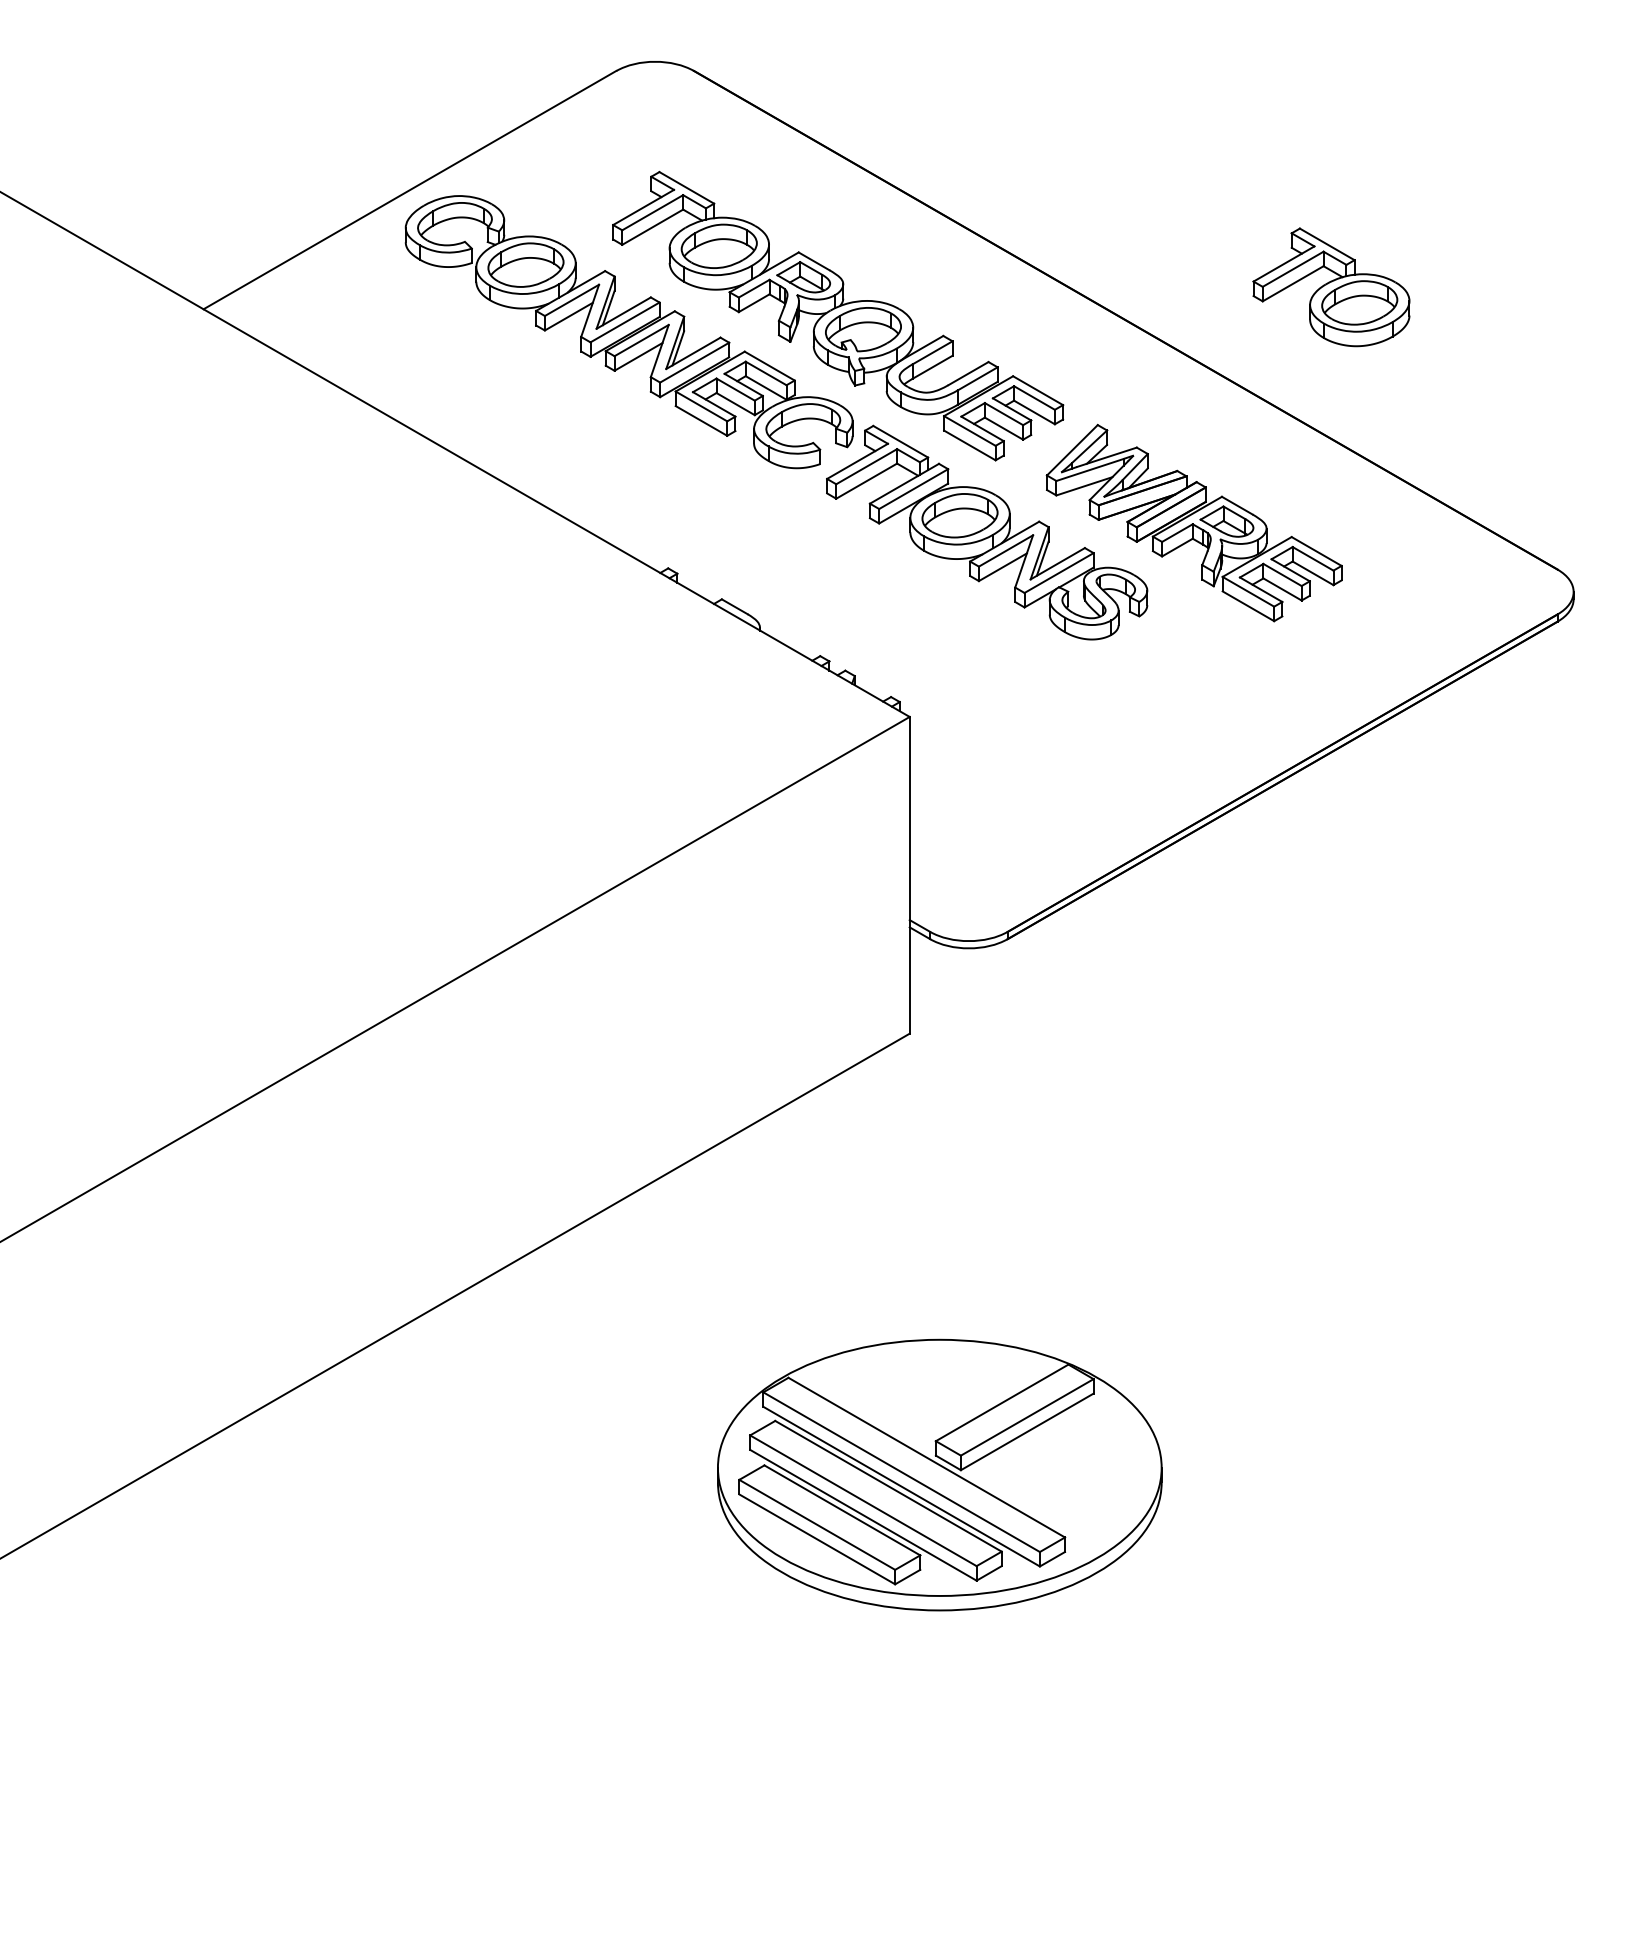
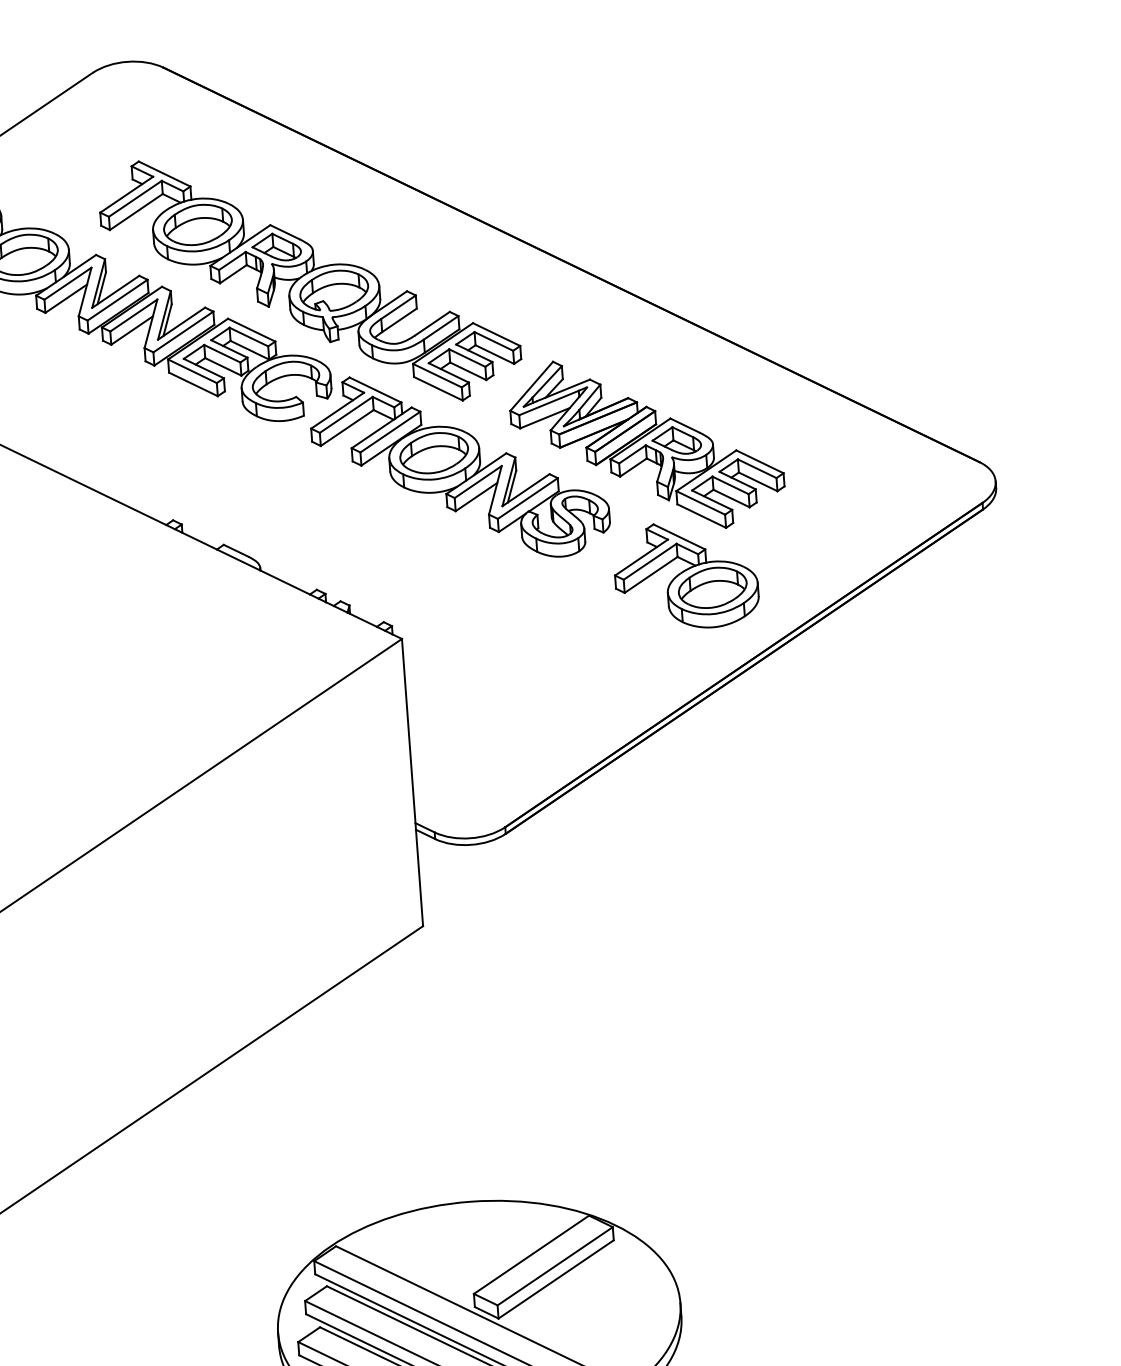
part: (1331, 287) -> (686, 575), moved

